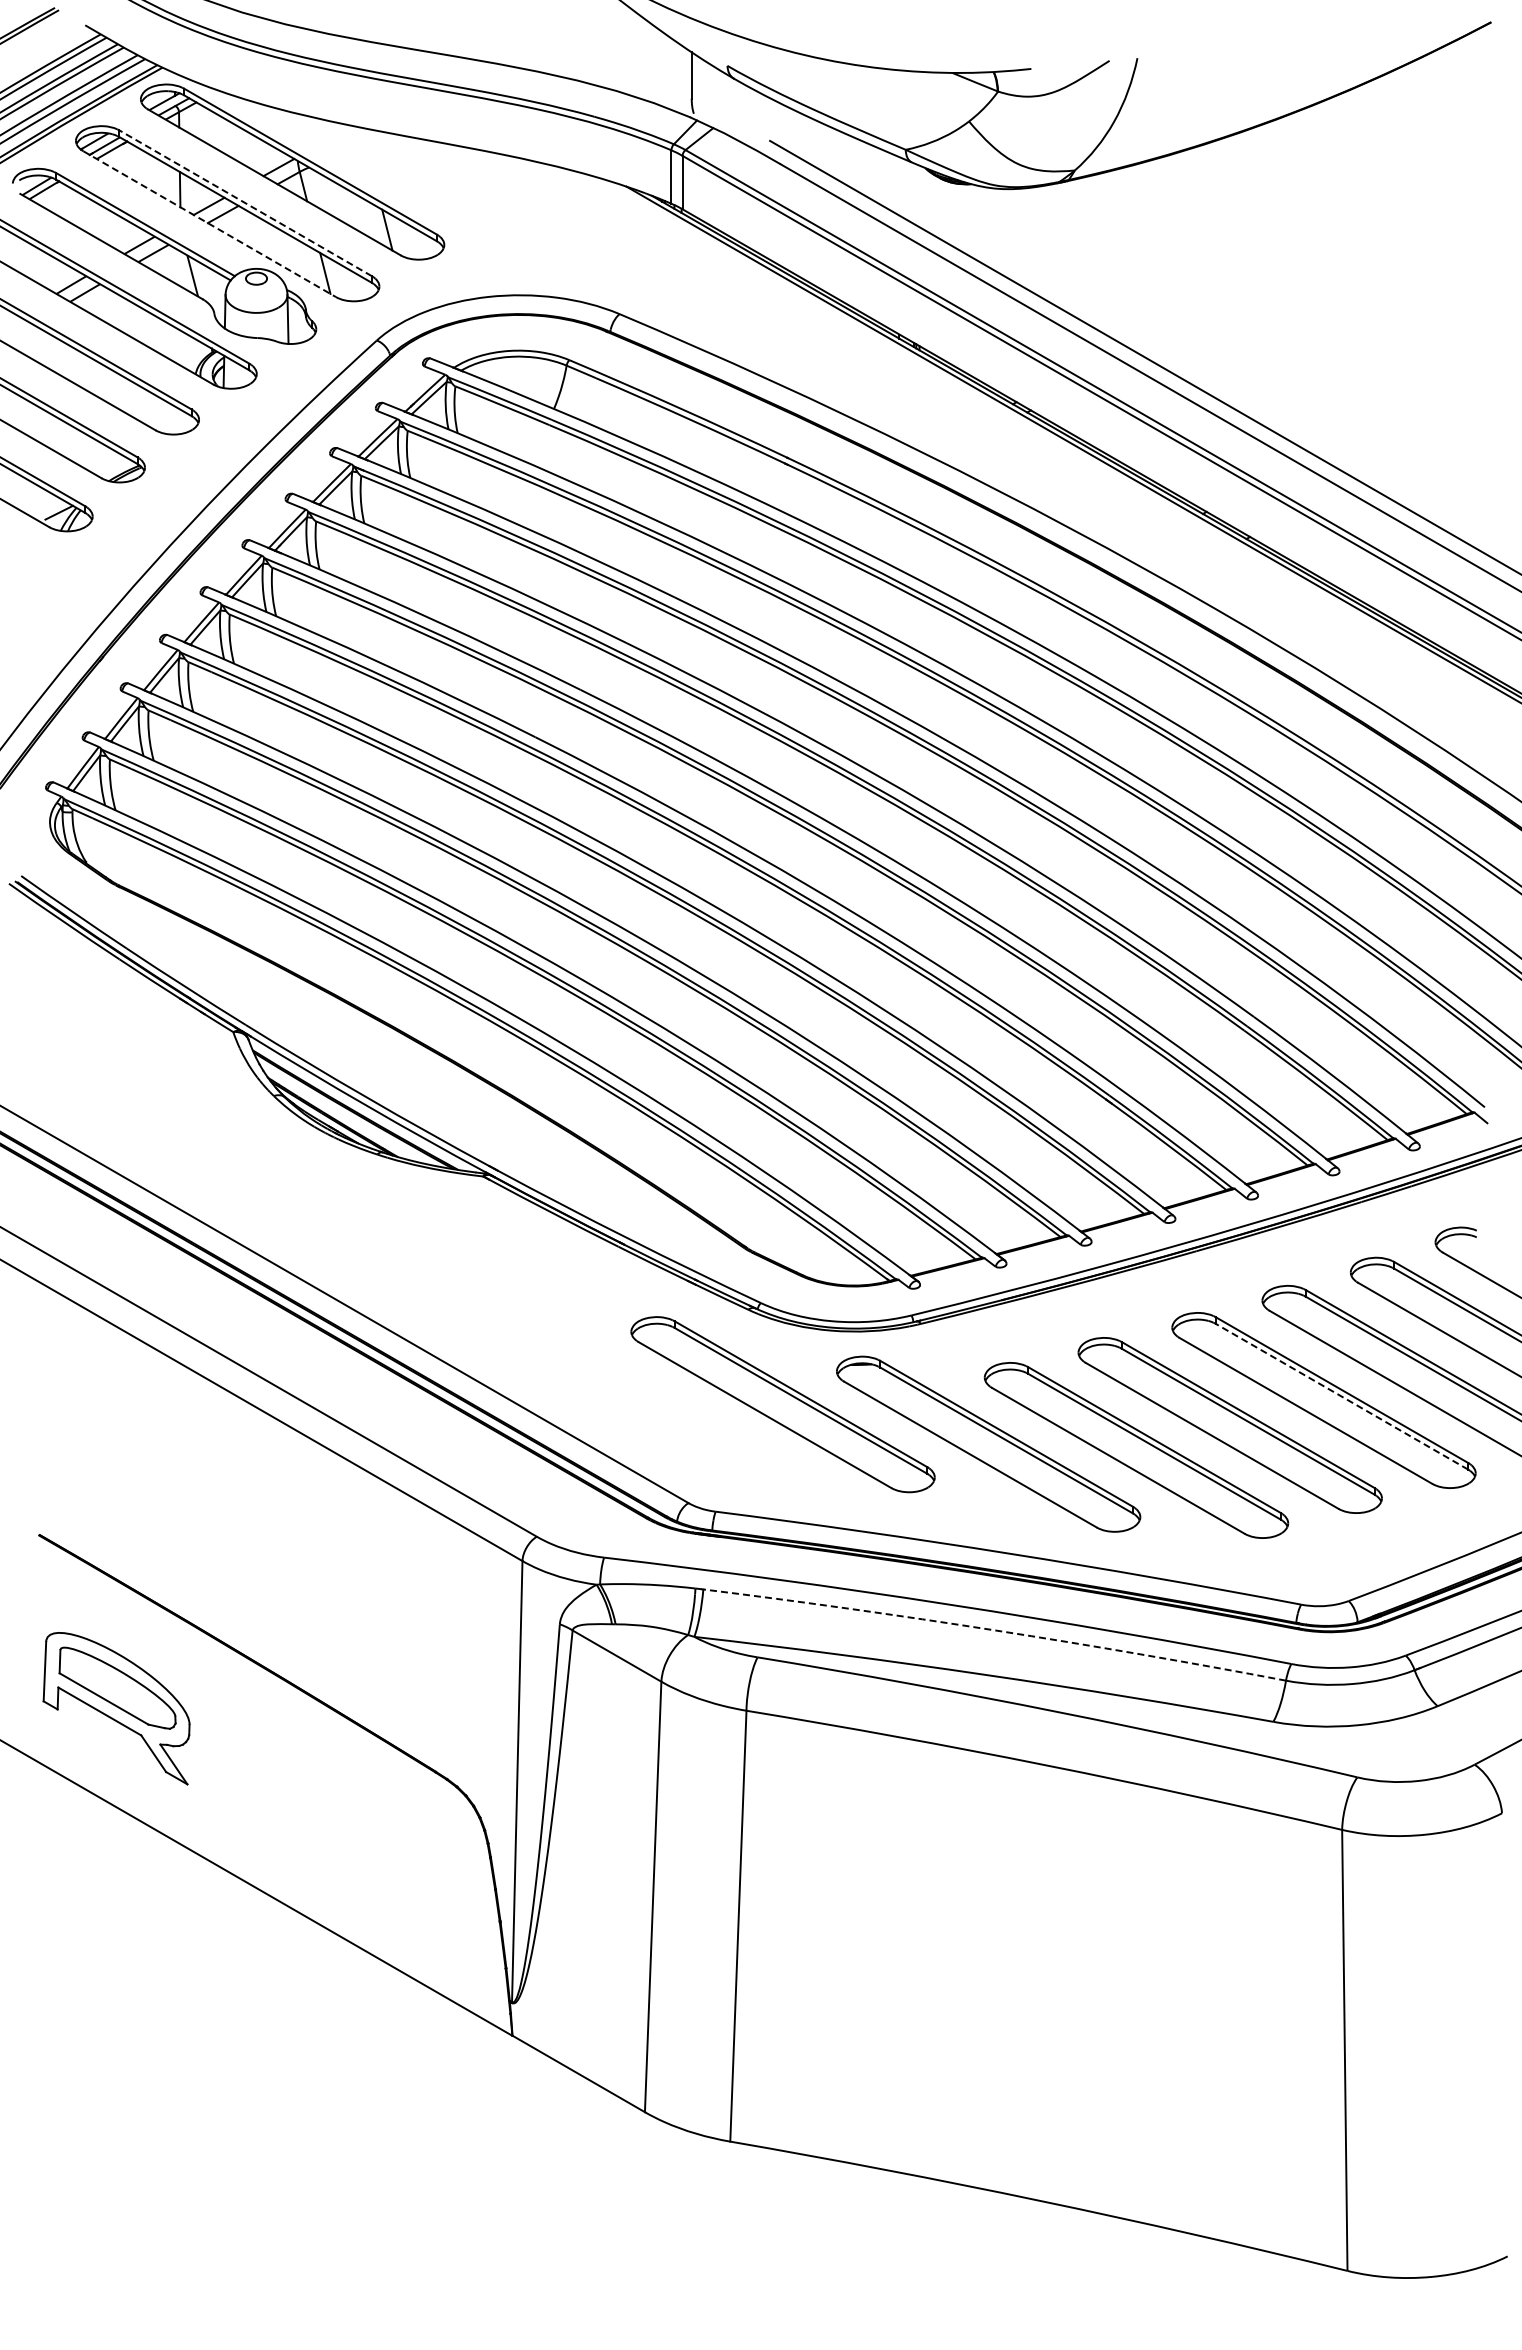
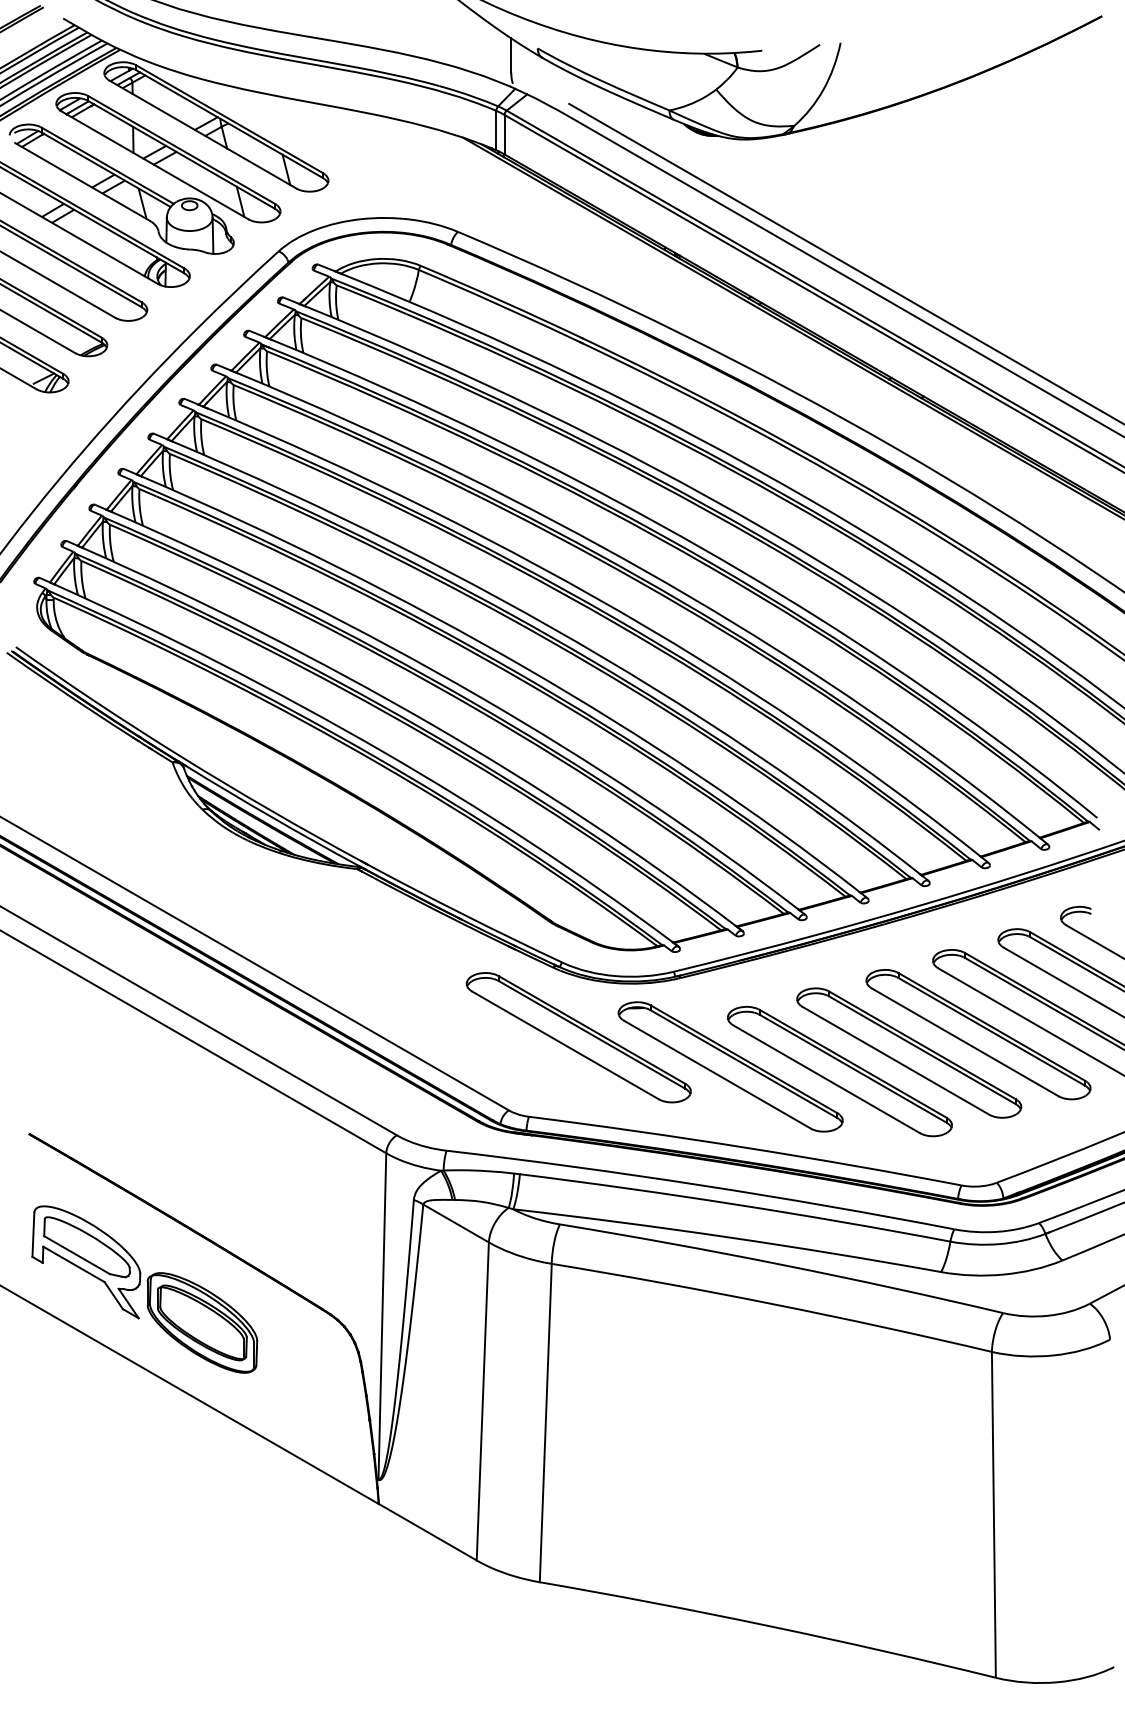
line: (245, 203) -> (181, 150), dashed -> solid
line: (209, 224) -> (154, 165), dashed -> solid
line: (1342, 1396) -> (992, 1031), dashed -> solid
arc: (995, 1630) -> (735, 1204), dashed -> solid
part: (273, 1790) -> (202, 1322), added

